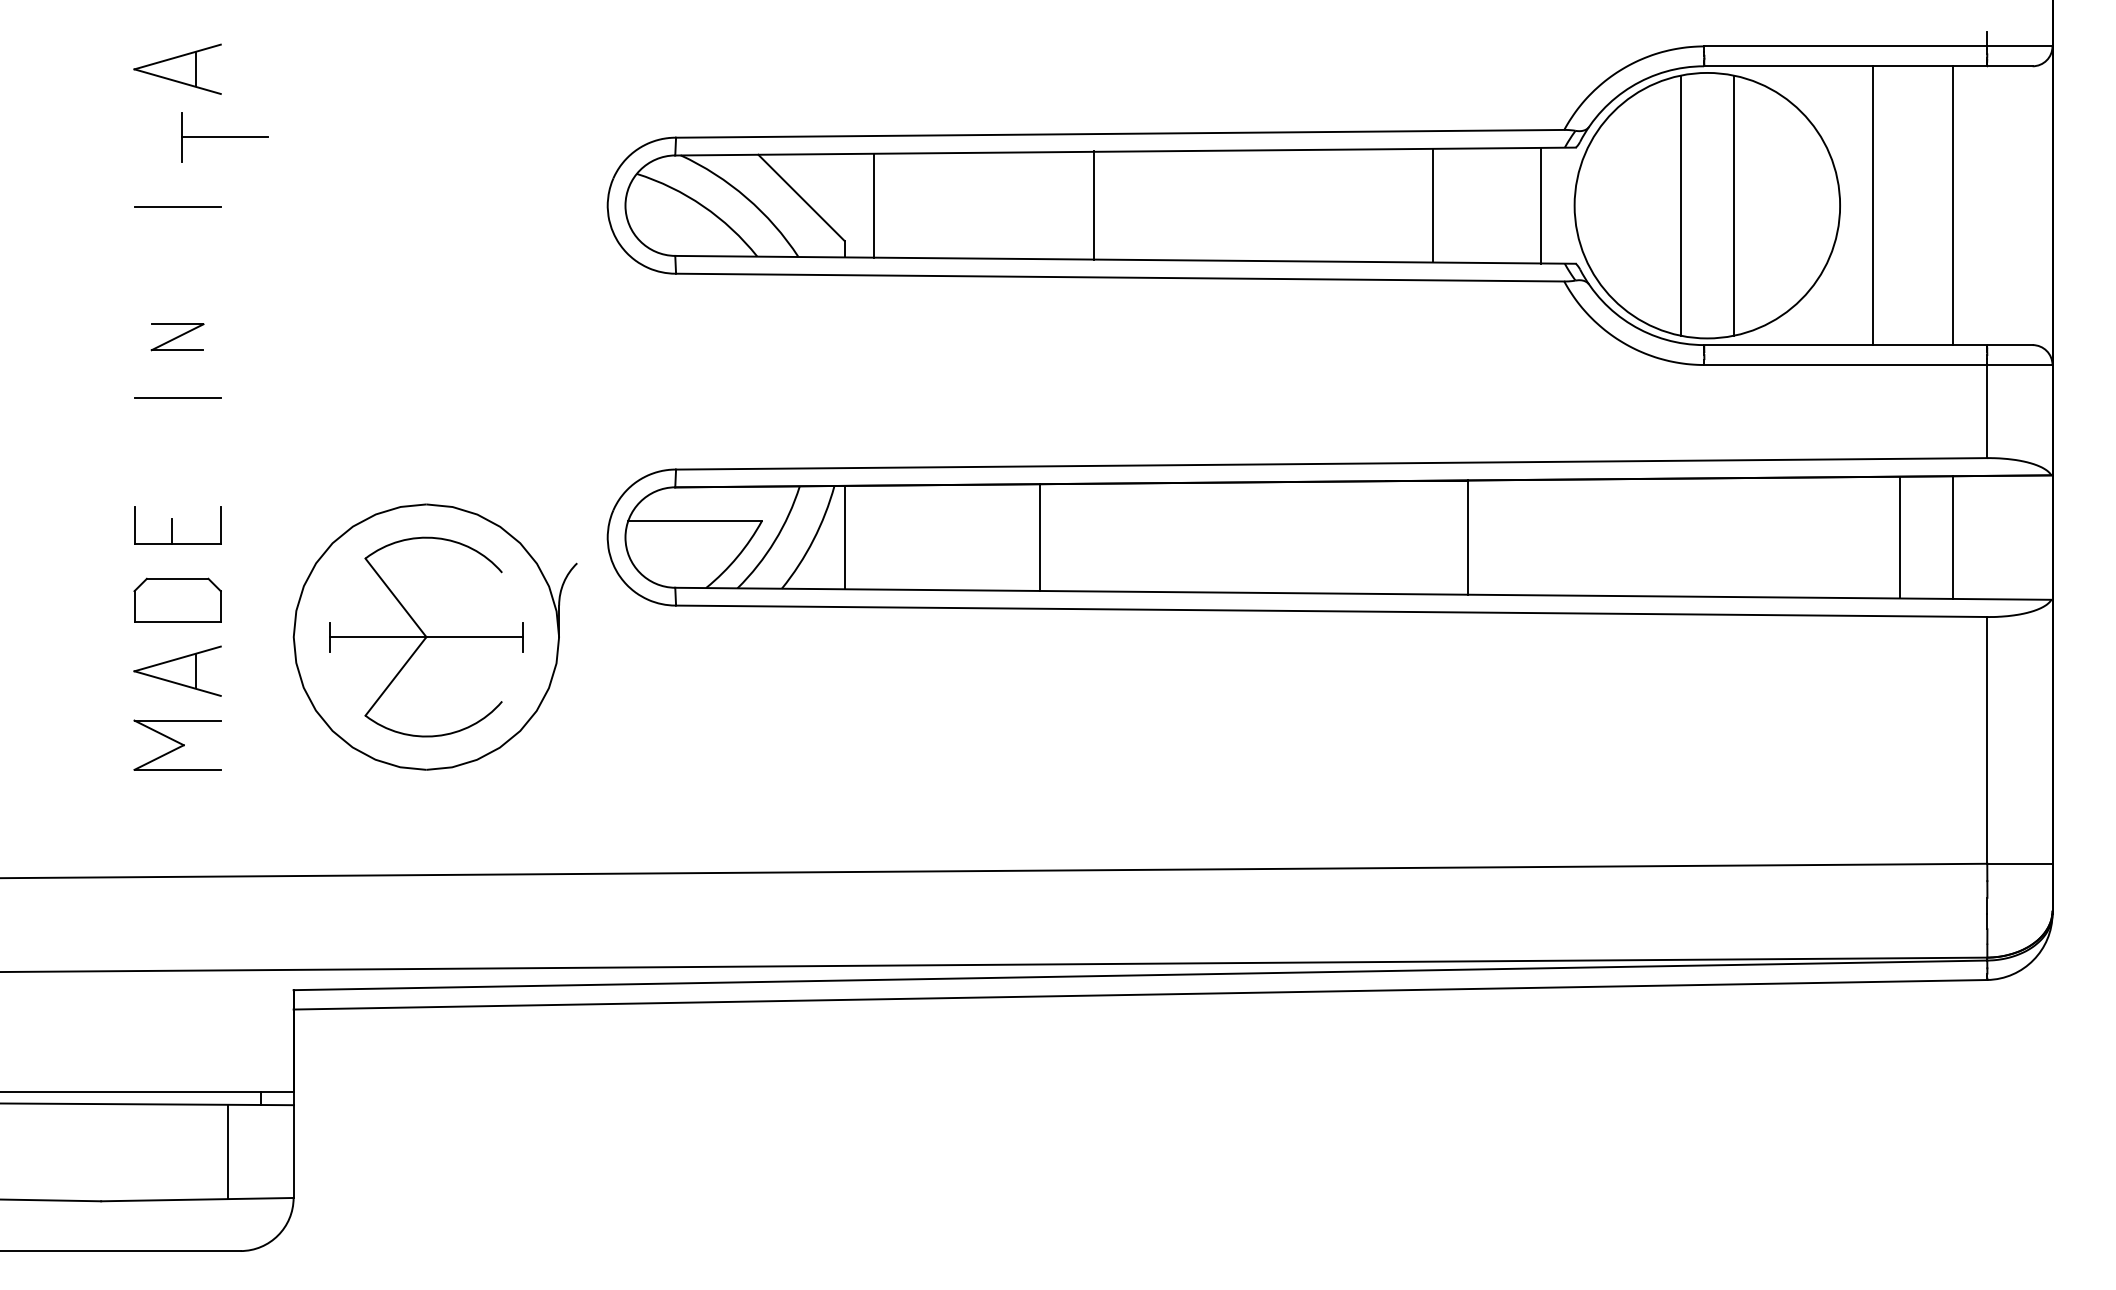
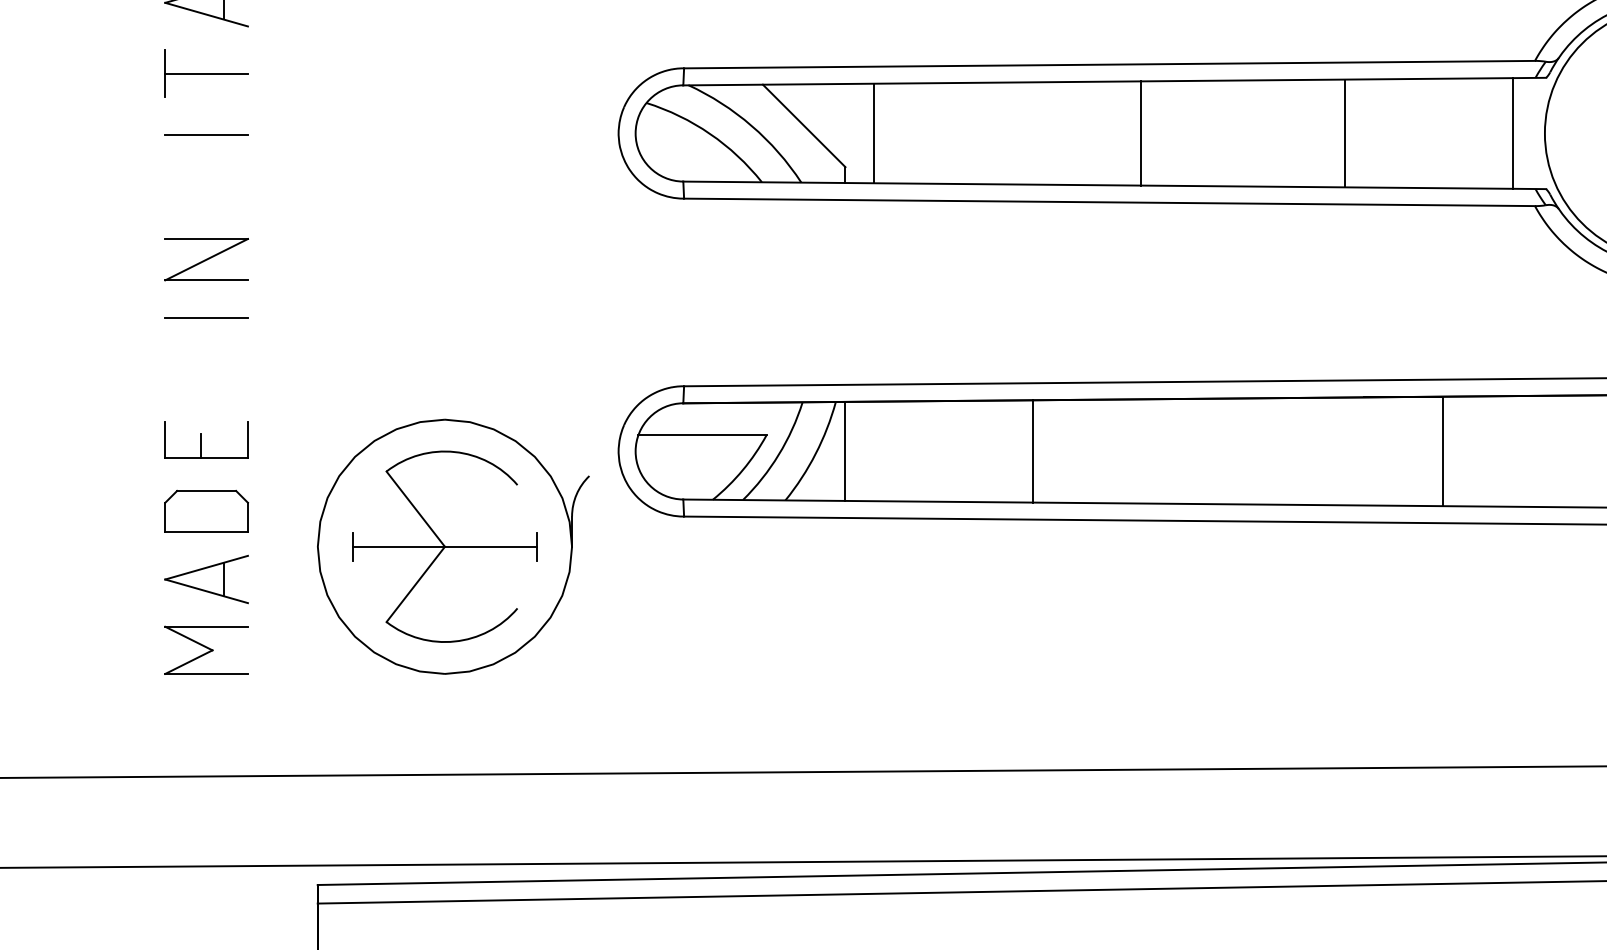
part: (224, 137) -> (206, 73), moved
line: (1094, 205) -> (1141, 133), moved
line: (1432, 205) -> (1344, 133), moved
part: (177, 336) -> (206, 258), size x1.67

